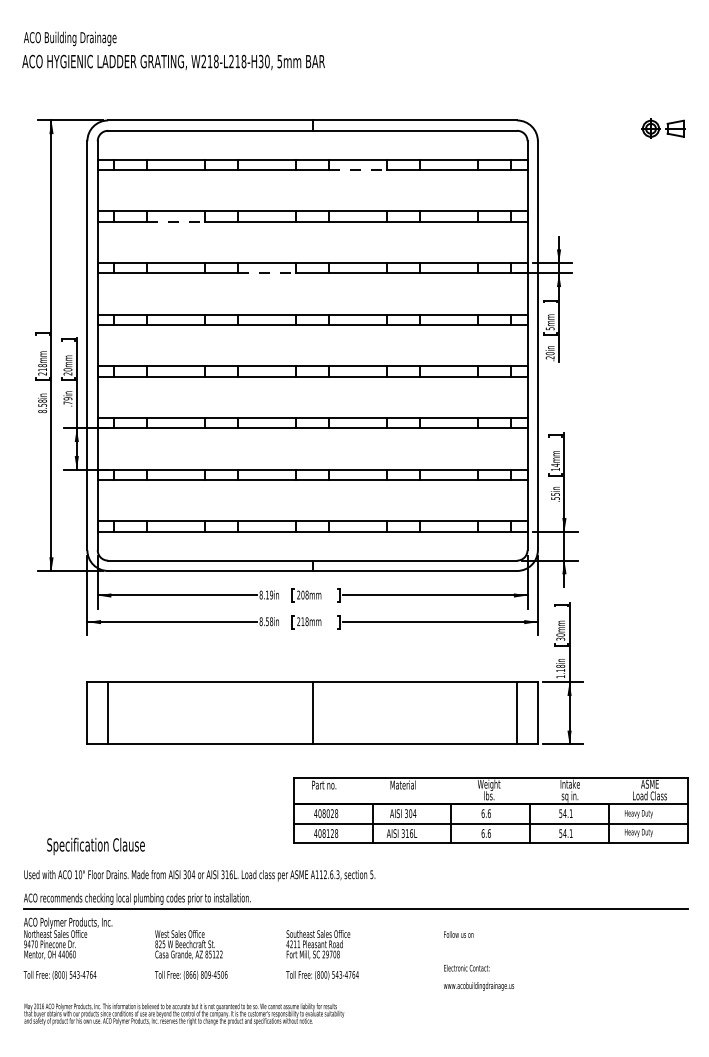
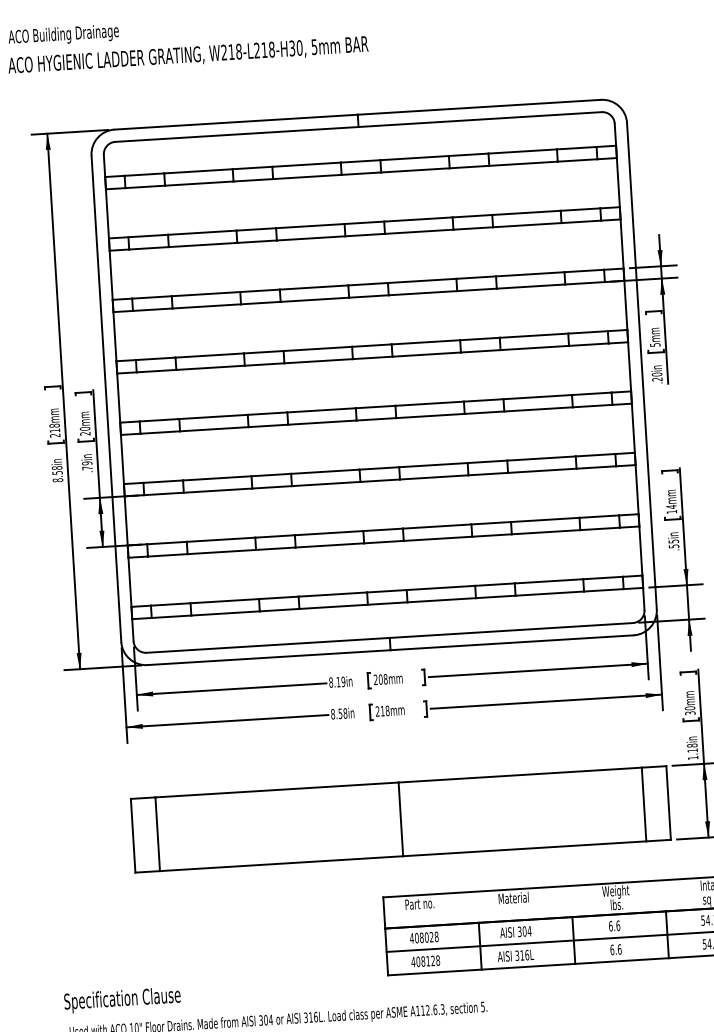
line: (358, 170) -> (415, 170), dashed -> solid
line: (176, 221) -> (203, 244), dashed -> solid
line: (267, 273) -> (315, 299), dashed -> solid
text: (95, 846) -> (121, 1000), moved

